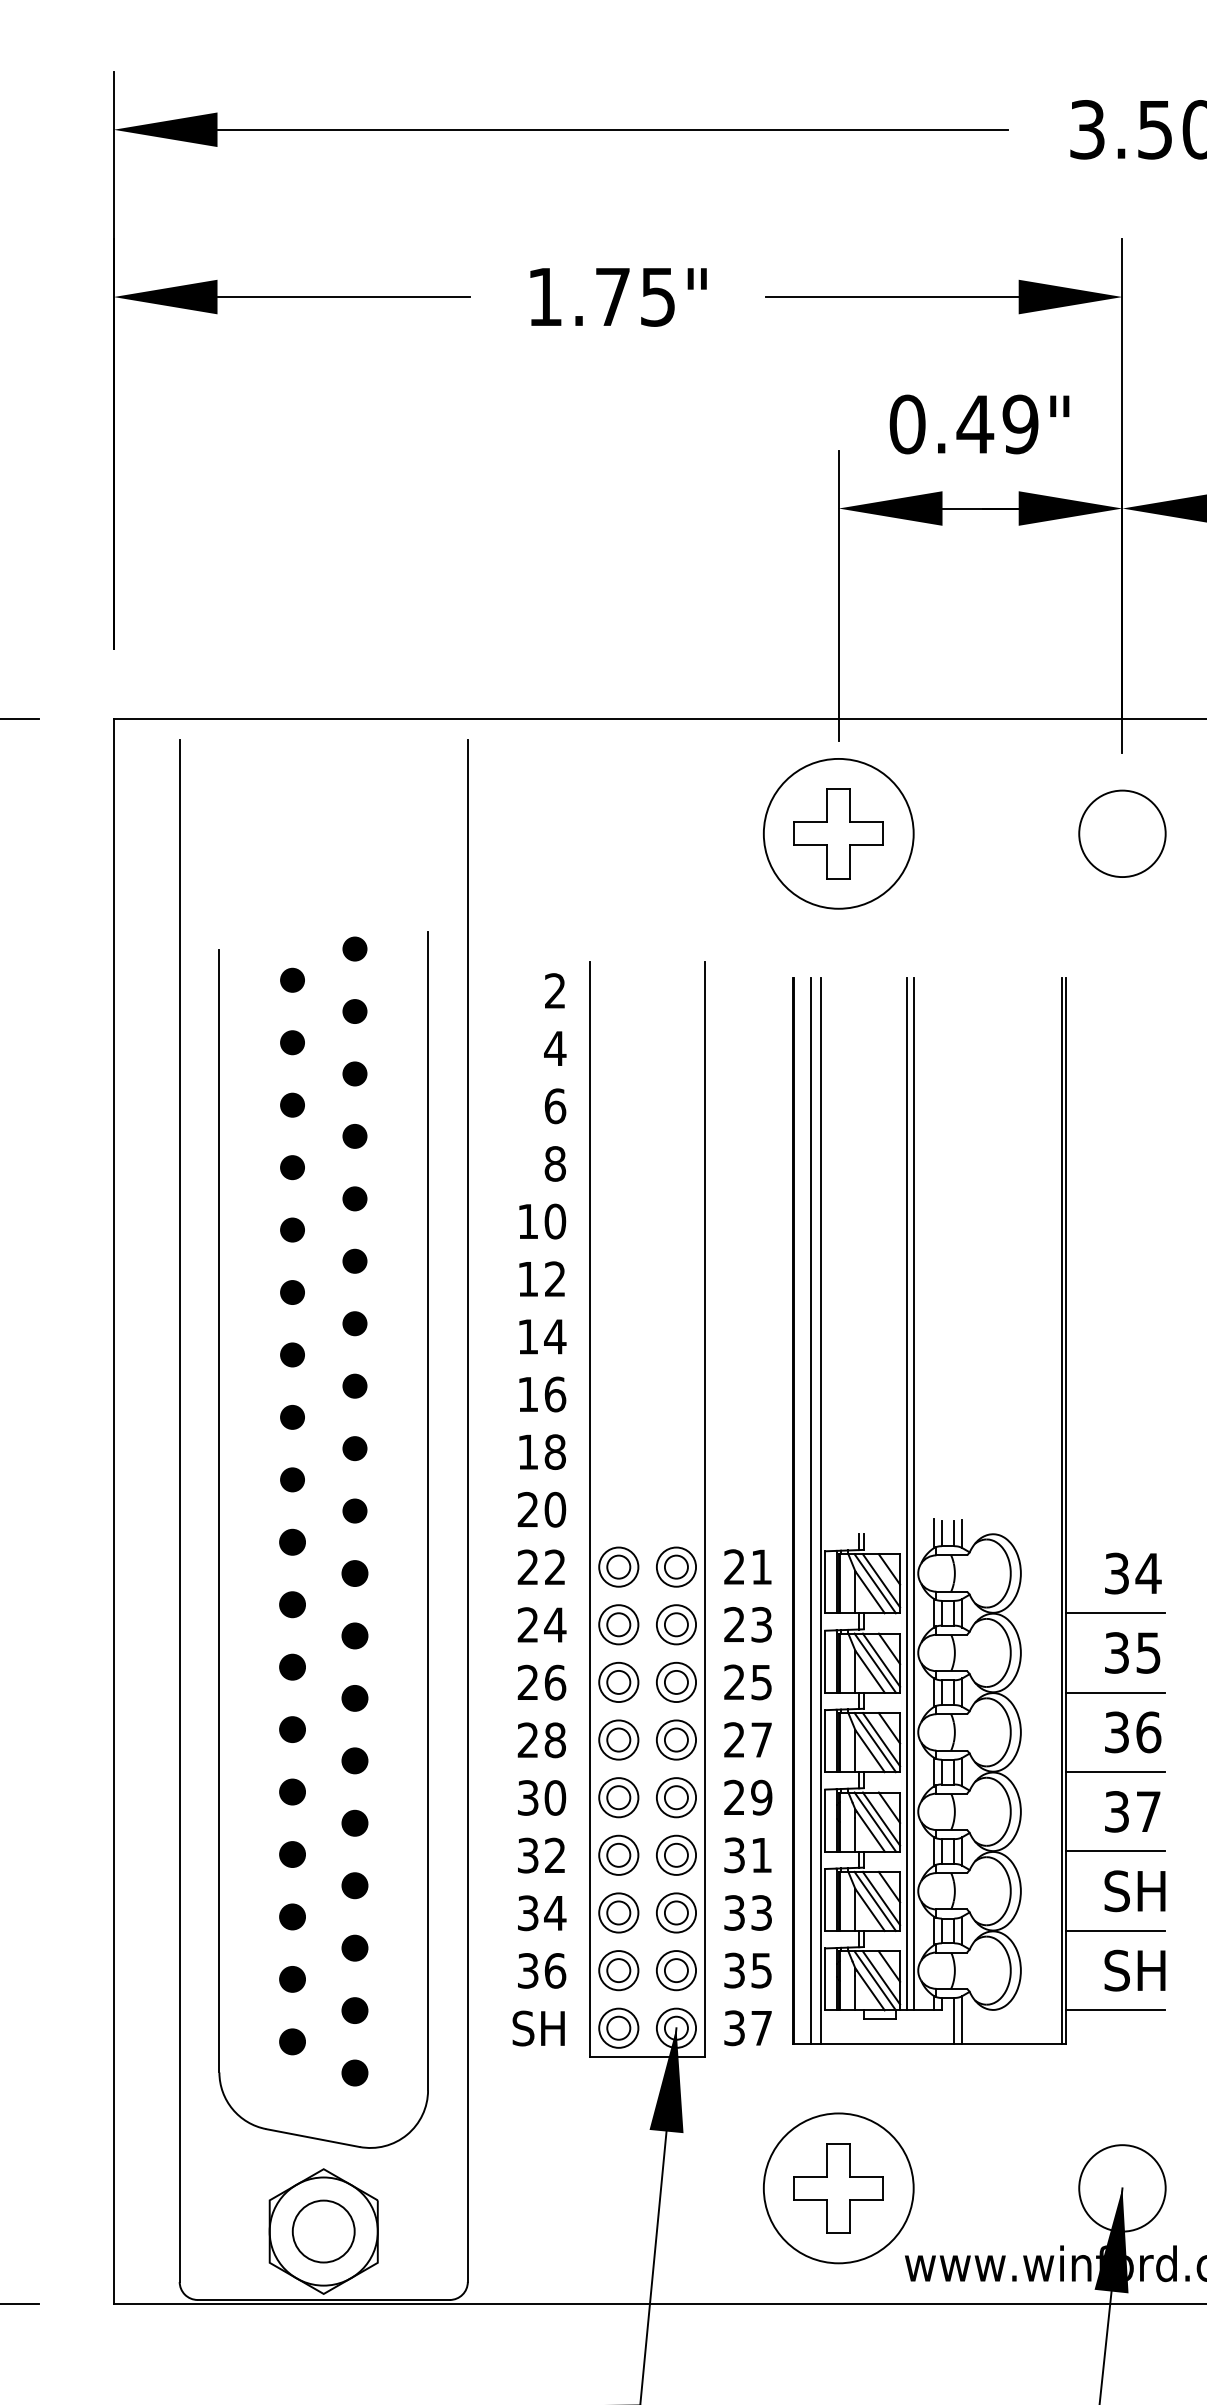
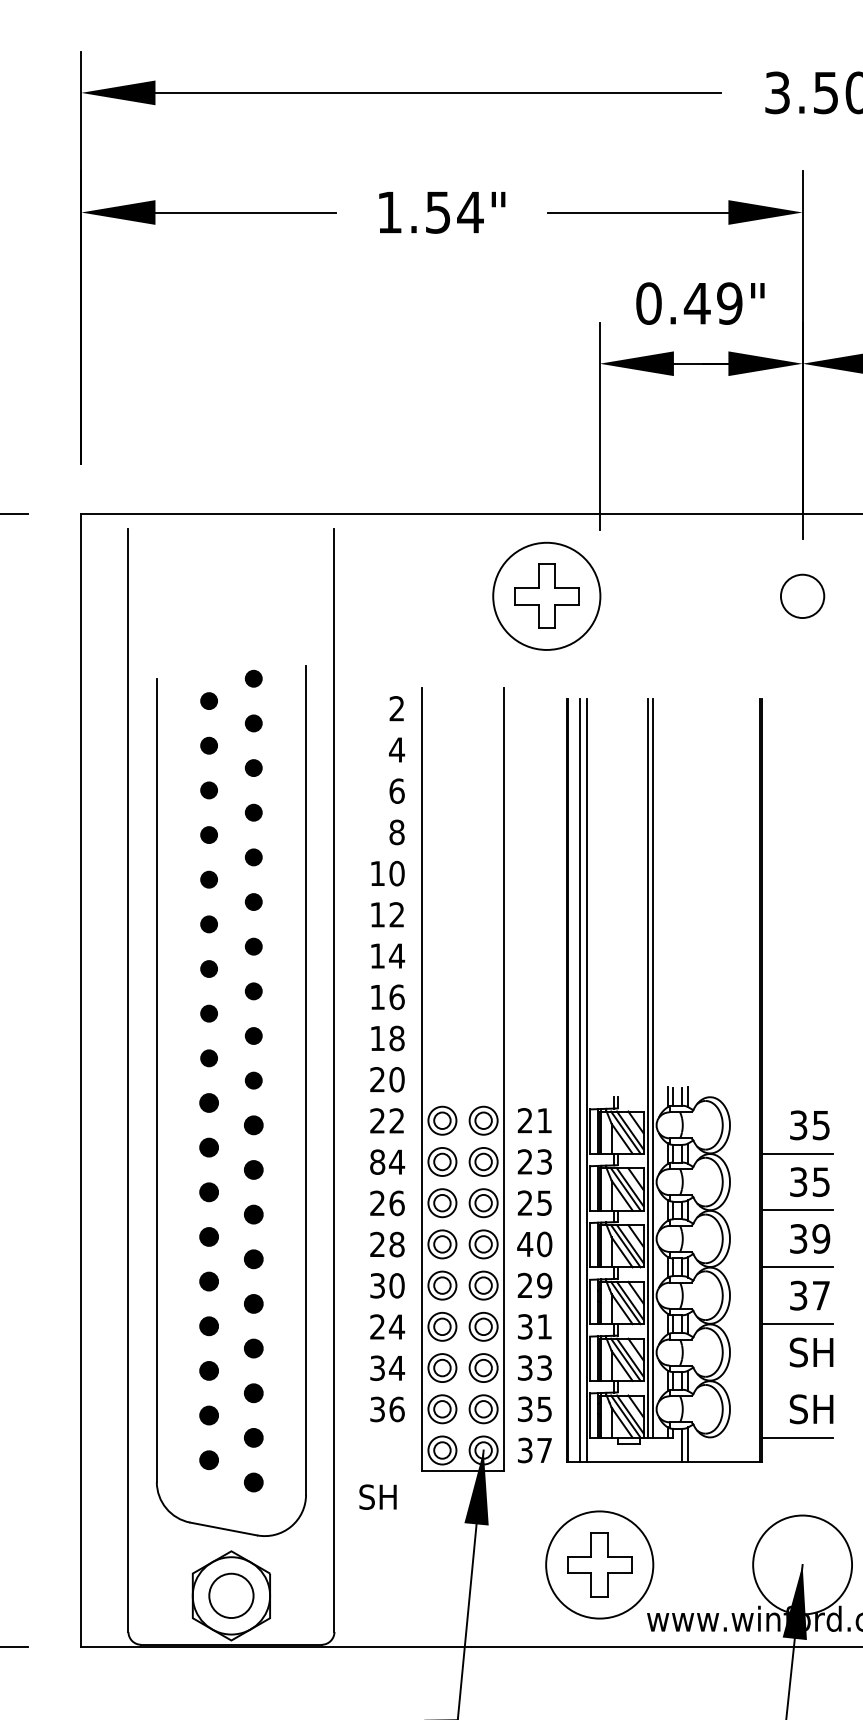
text: (636, 297) -> (455, 212), 1.75" -> 1.54"
part: (838, 833) -> (546, 596), moved
circle: (1122, 833) -> (802, 596), size x0.7
text: (1148, 1573) -> (821, 1125), 34 -> 35
text: (527, 1624) -> (377, 1161), 24 -> 84
text: (1148, 1732) -> (821, 1239), 36 -> 39
text: (747, 1739) -> (534, 1244), 27 -> 40
text: (541, 1855) -> (387, 1326), 32 -> 24
line: (1115, 1930) -> (797, 1380), removed
text: (538, 2028) -> (377, 1497), moved
circle: (1122, 2188) -> (802, 1565), size x1.6

